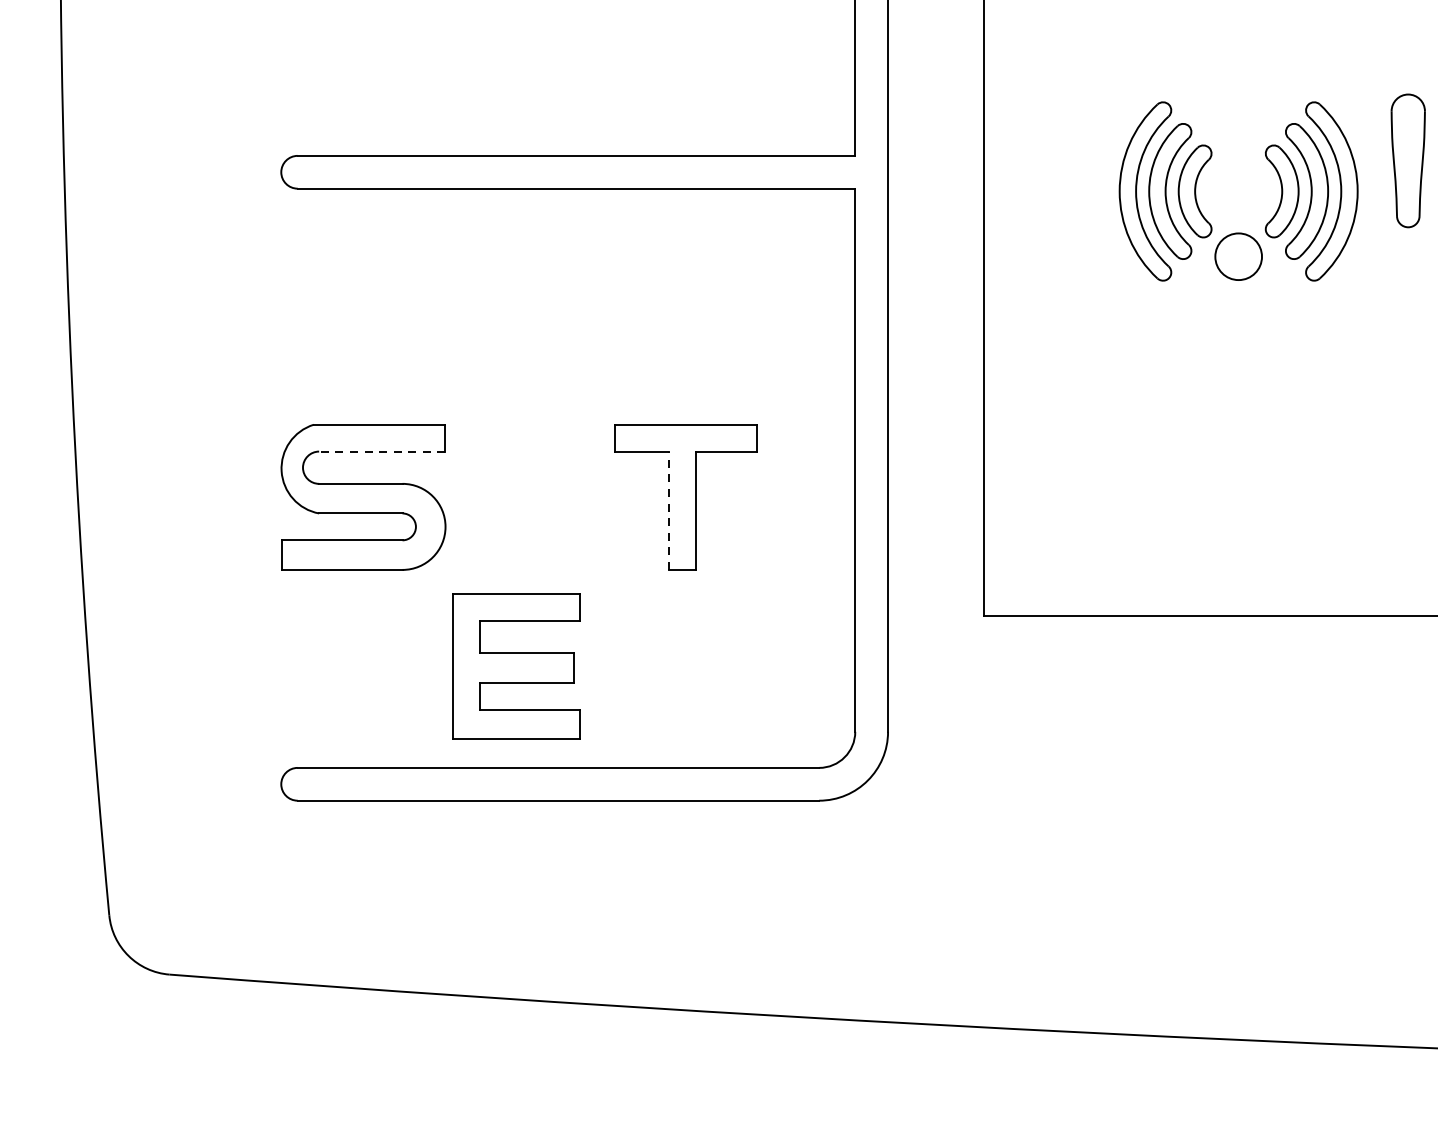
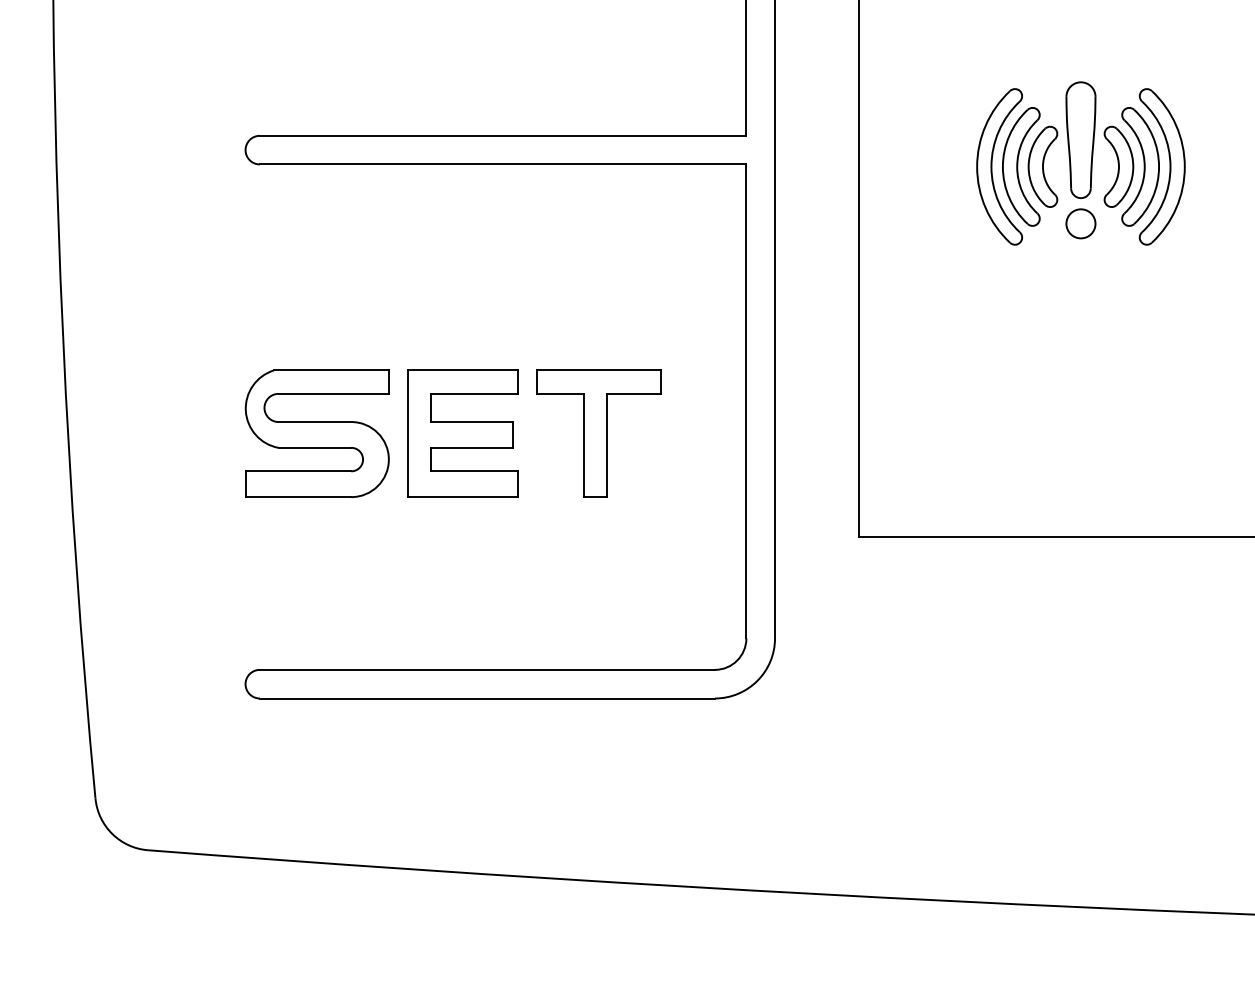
part: (1407, 160) -> (1080, 139), moved
circle: (1238, 256) -> (1080, 223), size x0.71
line: (382, 451) -> (333, 393), dashed -> solid
line: (668, 510) -> (583, 445), dashed -> solid
part: (516, 666) -> (462, 433), moved

